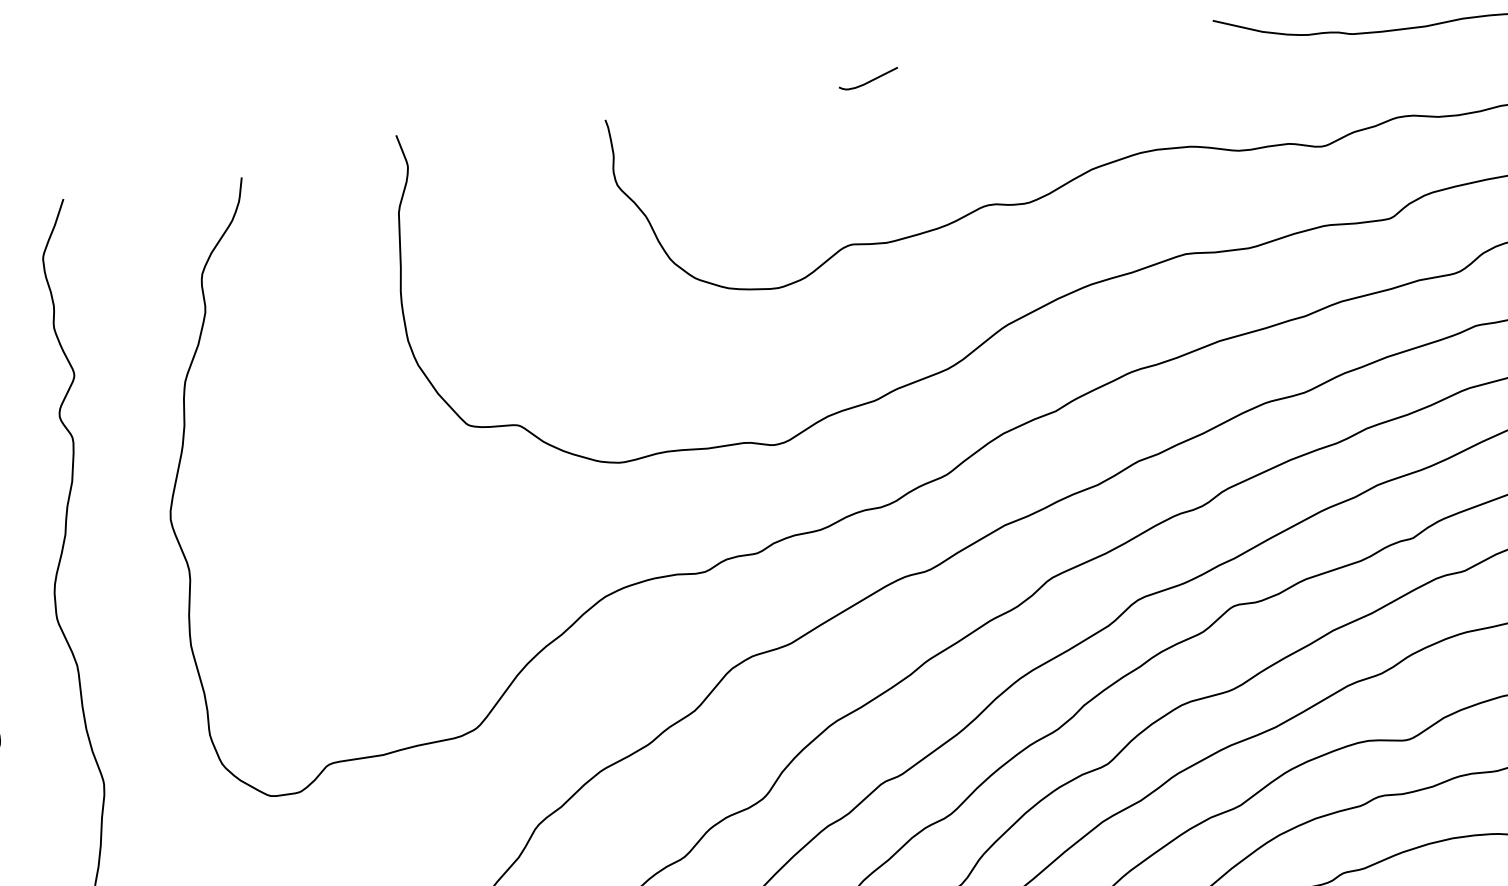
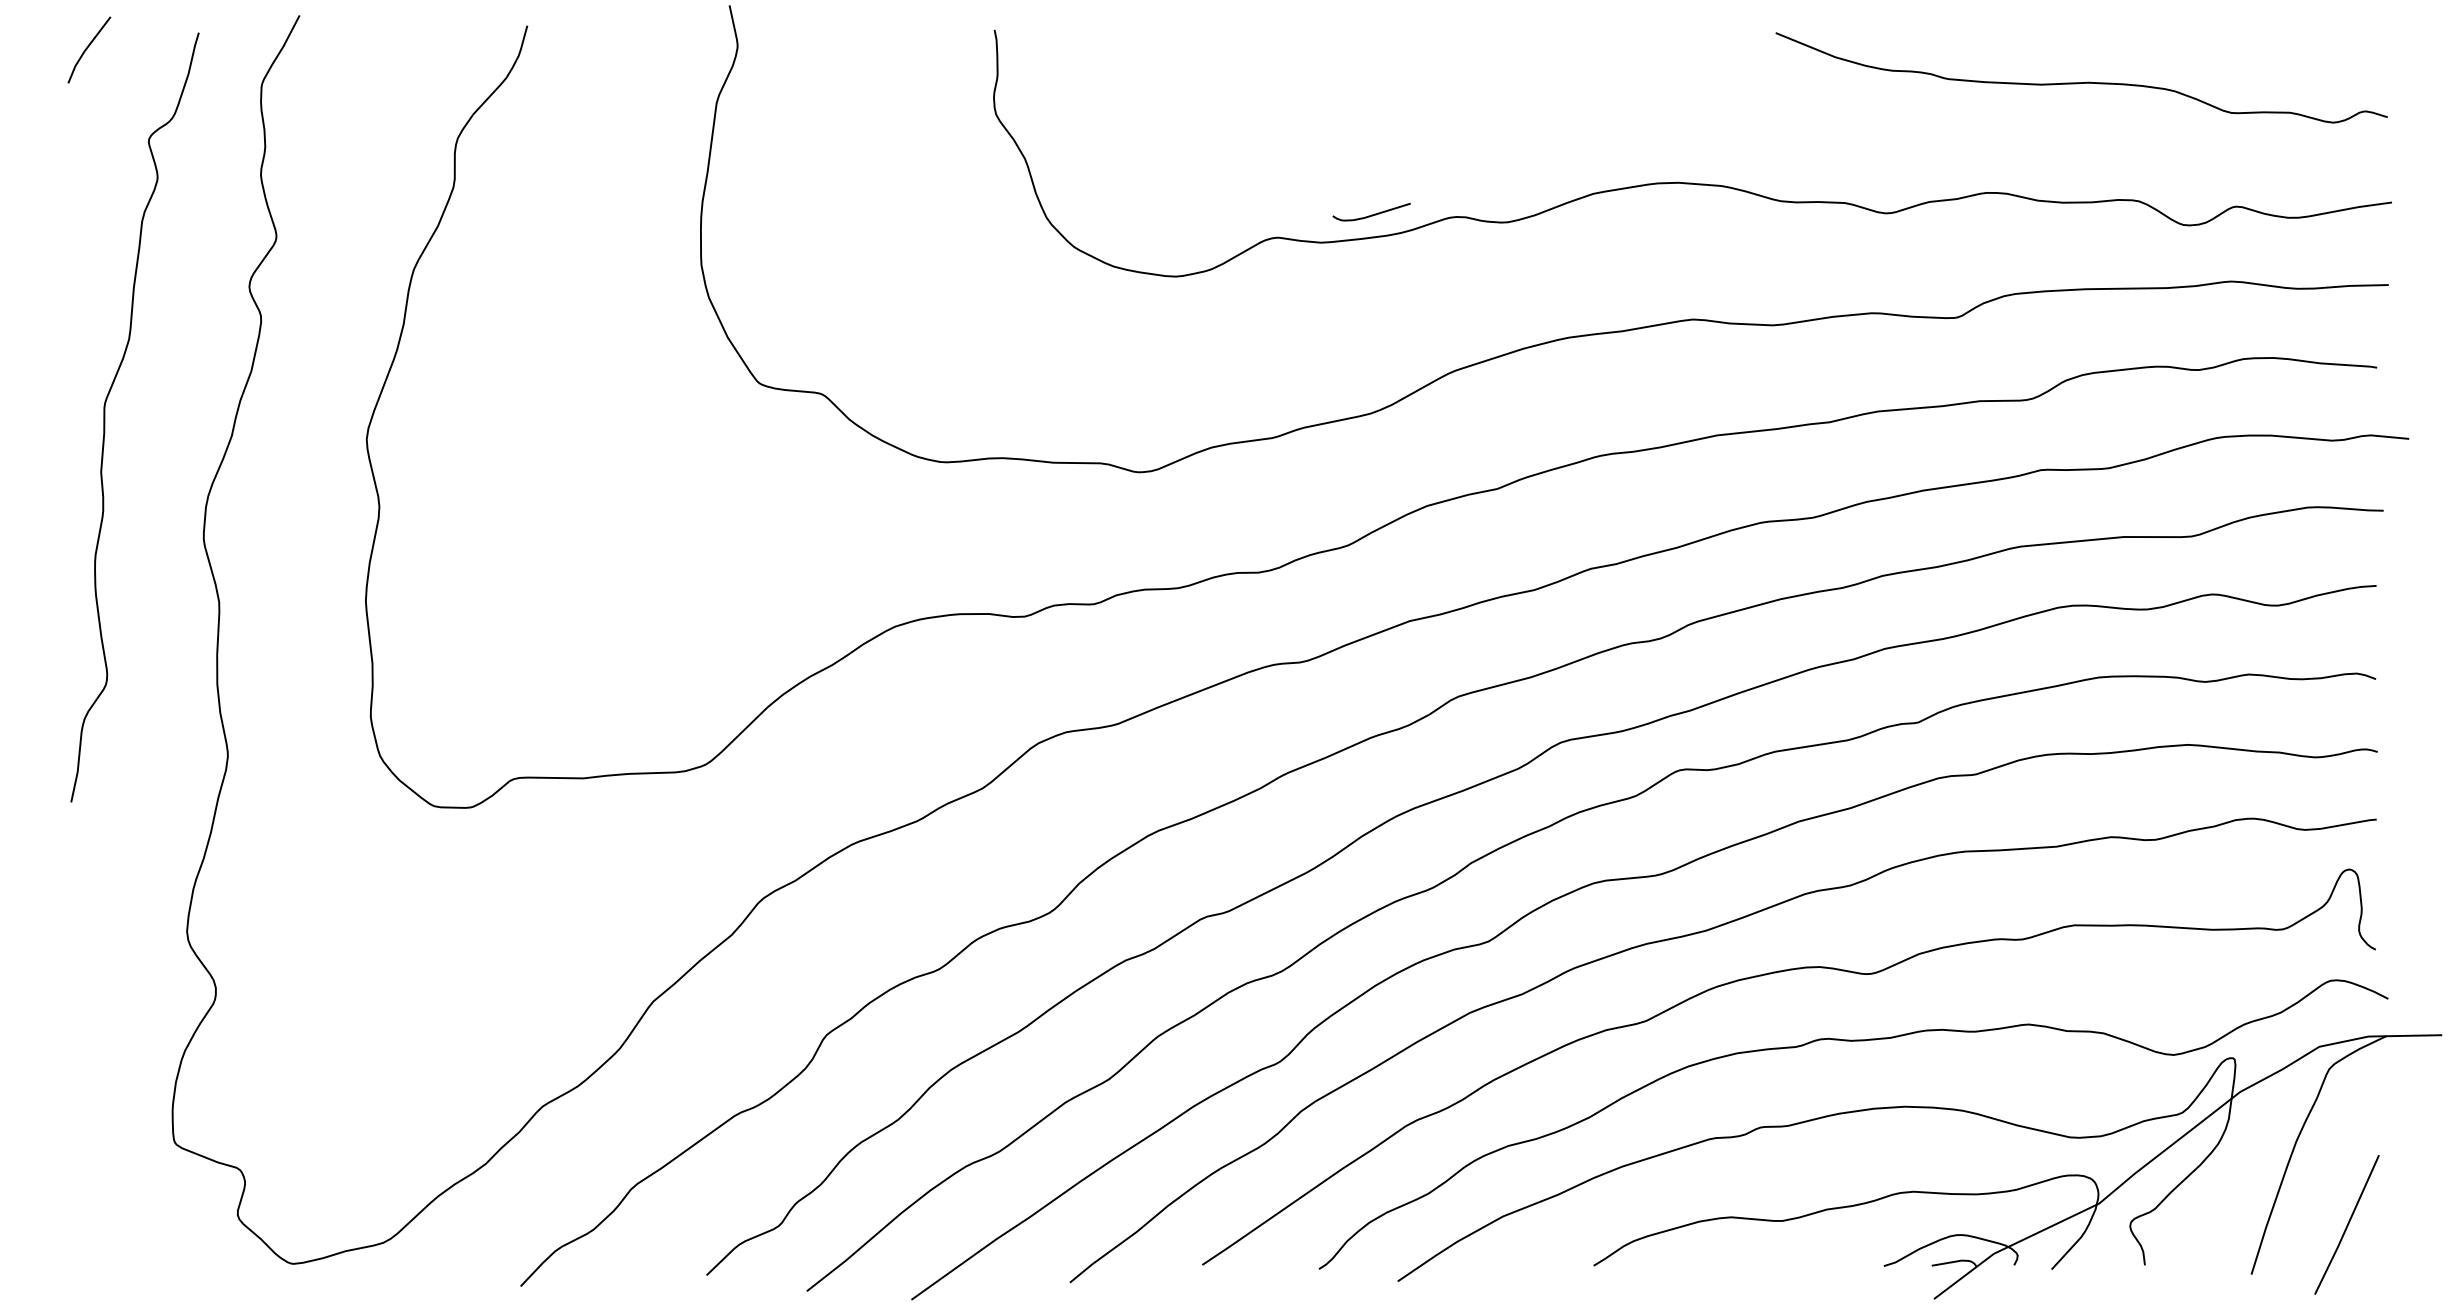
curve: (868, 81) -> (1371, 214), moved

